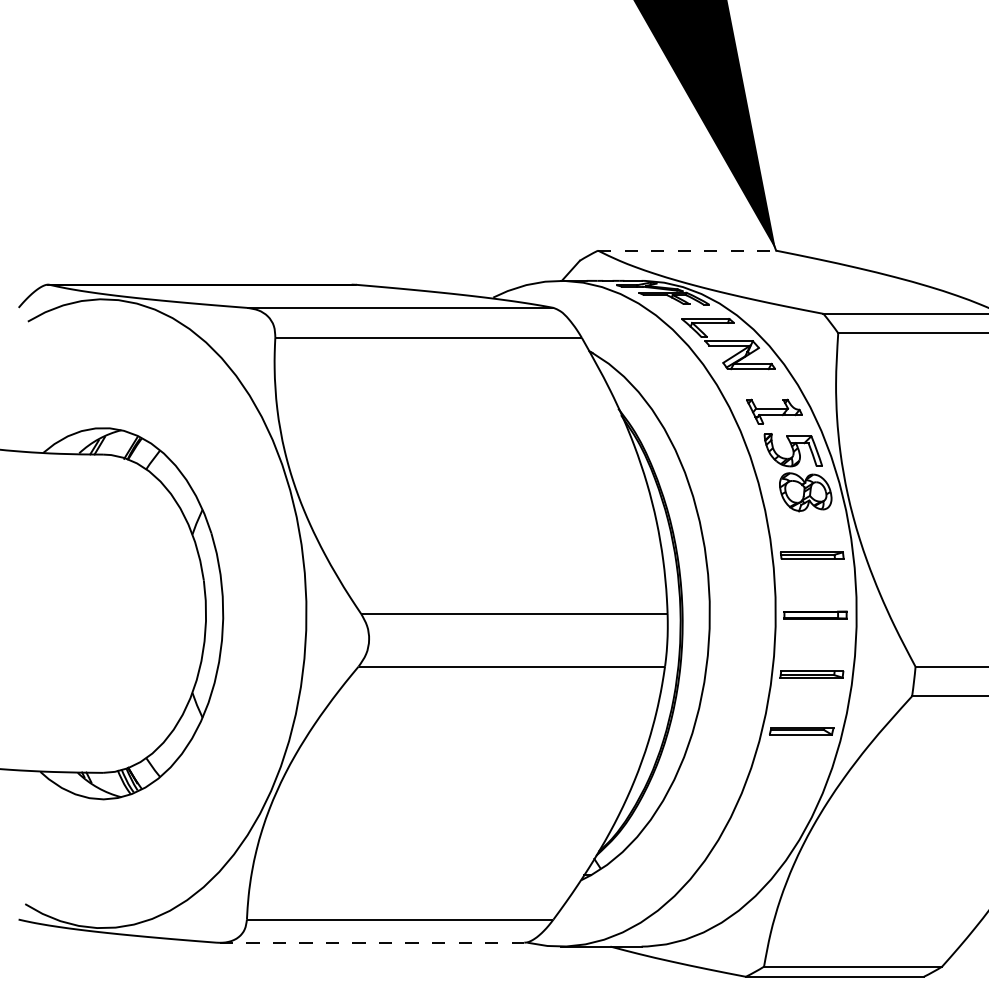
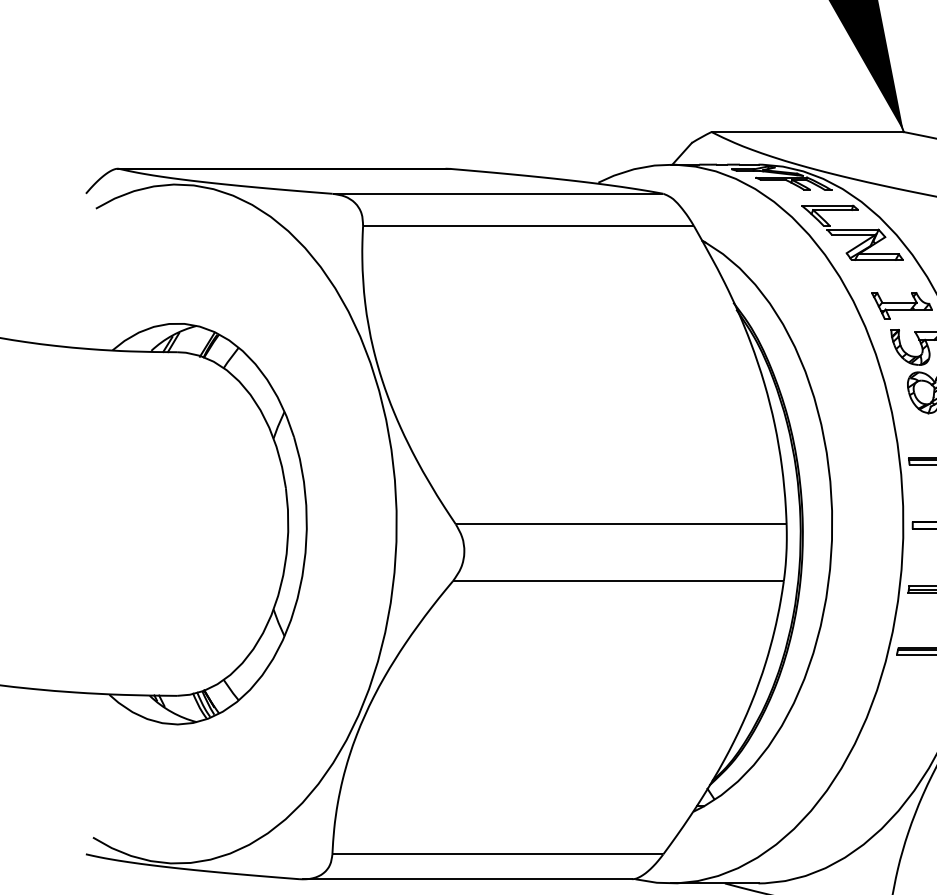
line: (687, 250) -> (808, 131), dashed -> solid
line: (372, 942) -> (467, 879), dashed -> solid

